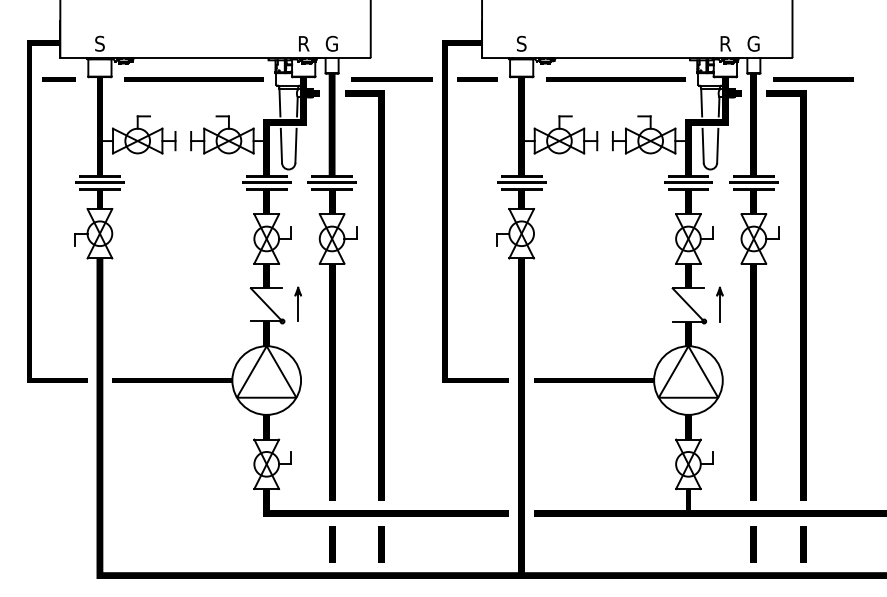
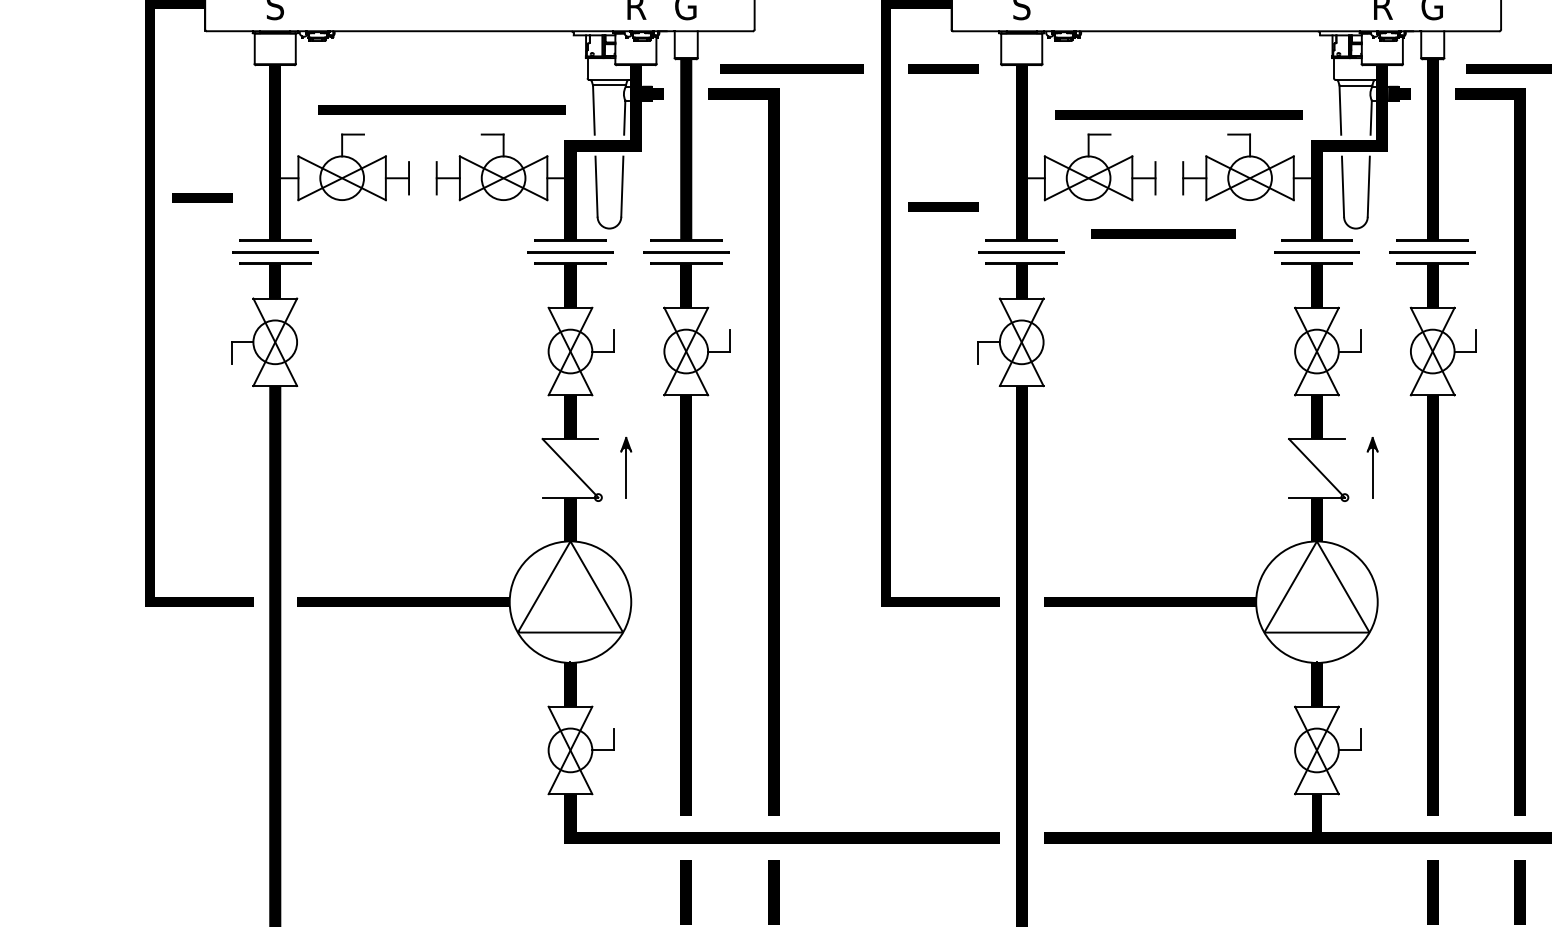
line: (58, 79) -> (201, 198), moved
line: (193, 79) -> (440, 109), moved
line: (615, 79) -> (1178, 115), moved
line: (477, 157) -> (943, 207), added
line: (601, 172) -> (1163, 233), added

